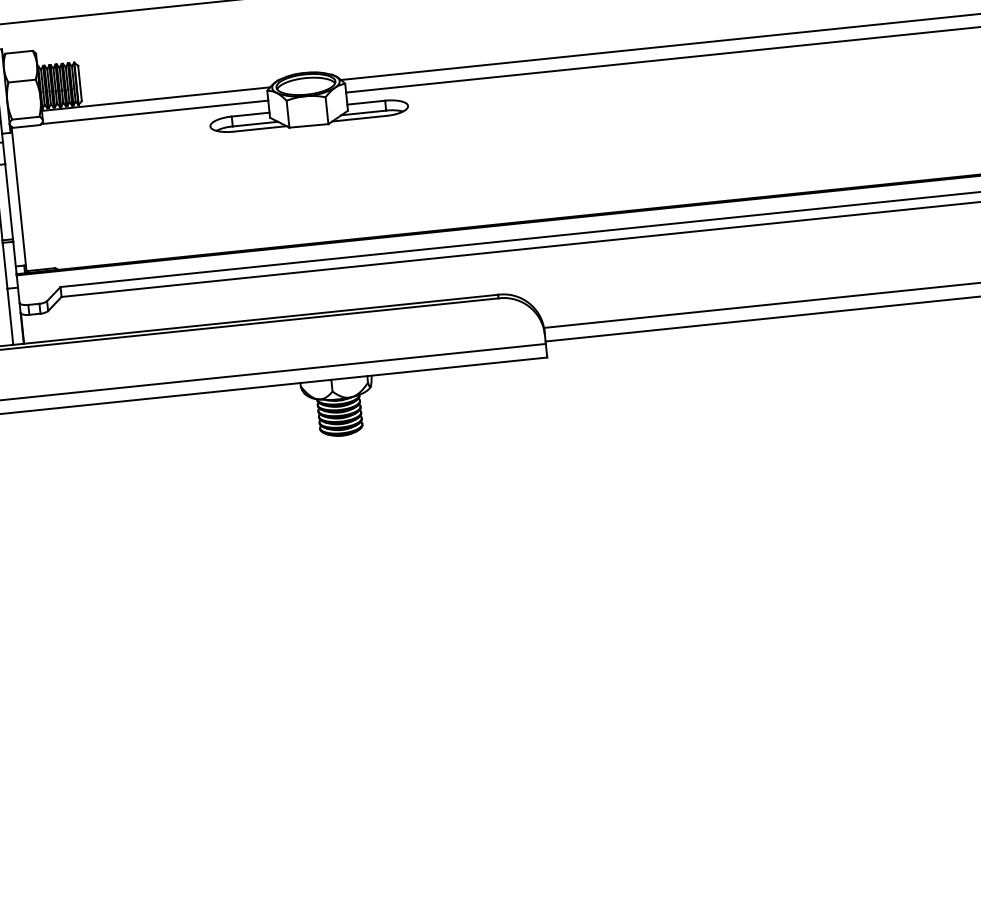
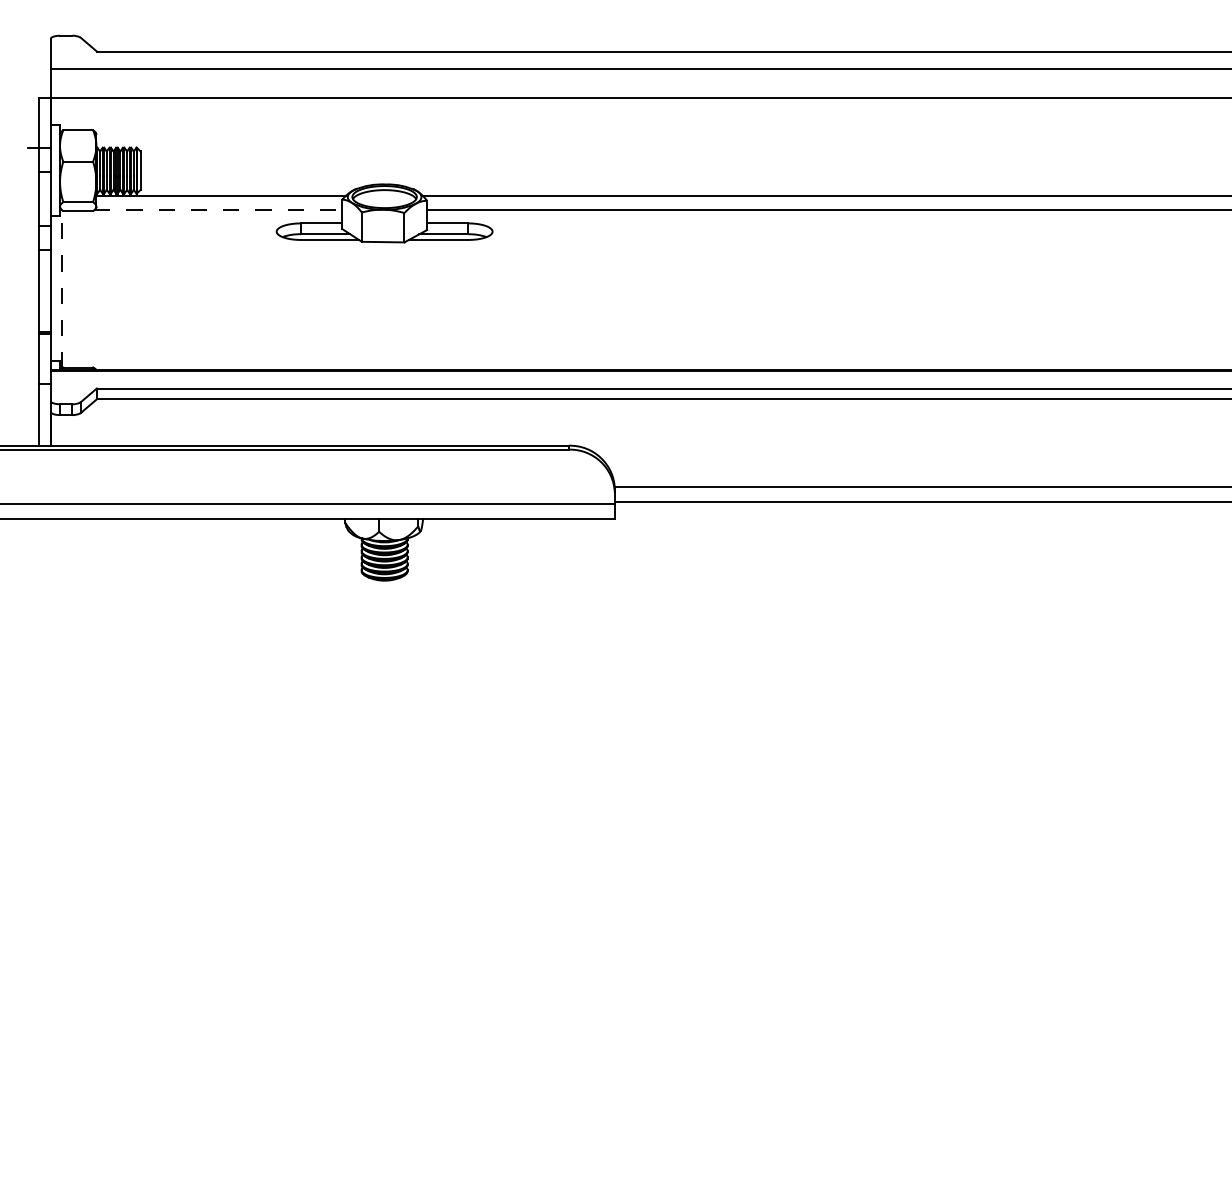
line: (155, 112) -> (218, 210), solid -> dashed
line: (18, 198) -> (61, 288), solid -> dashed

